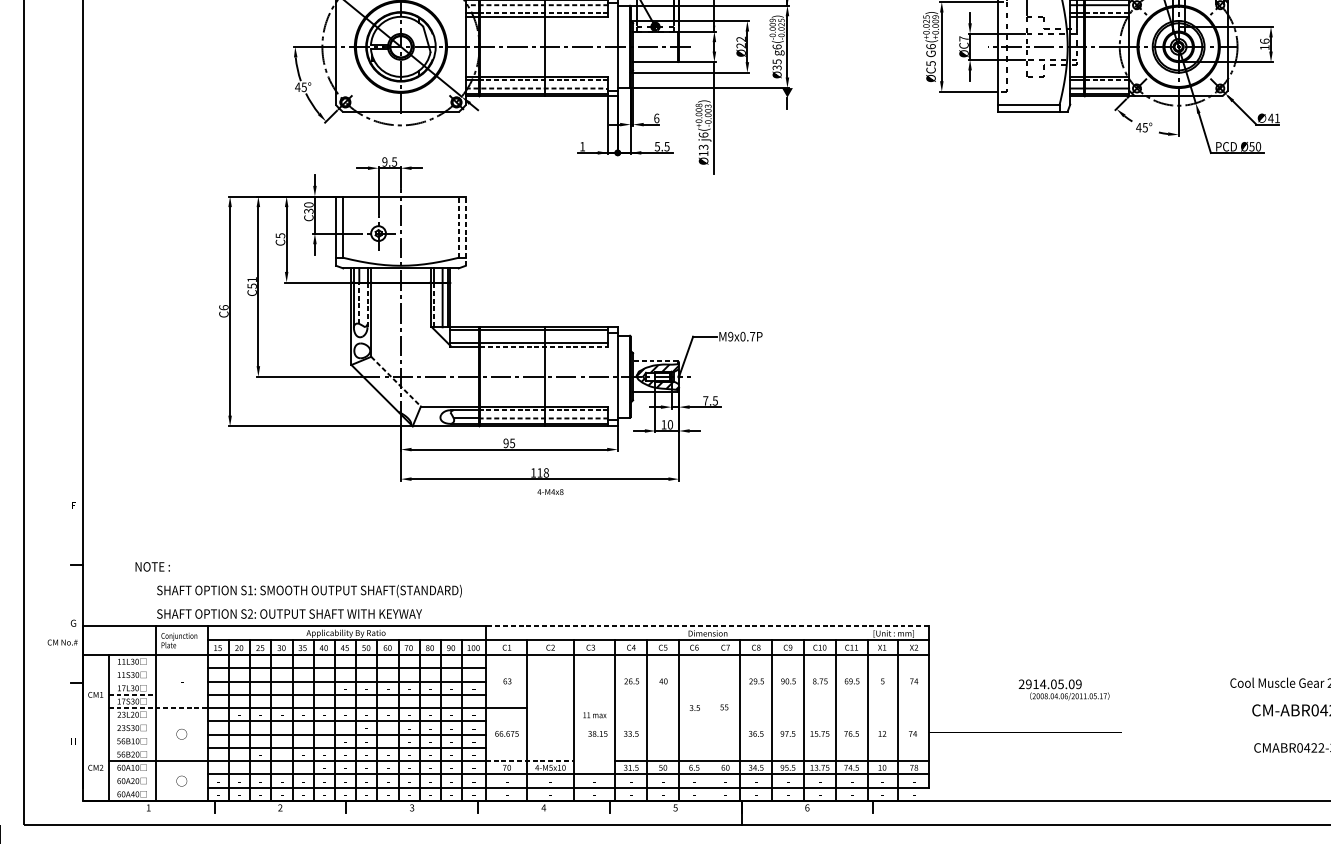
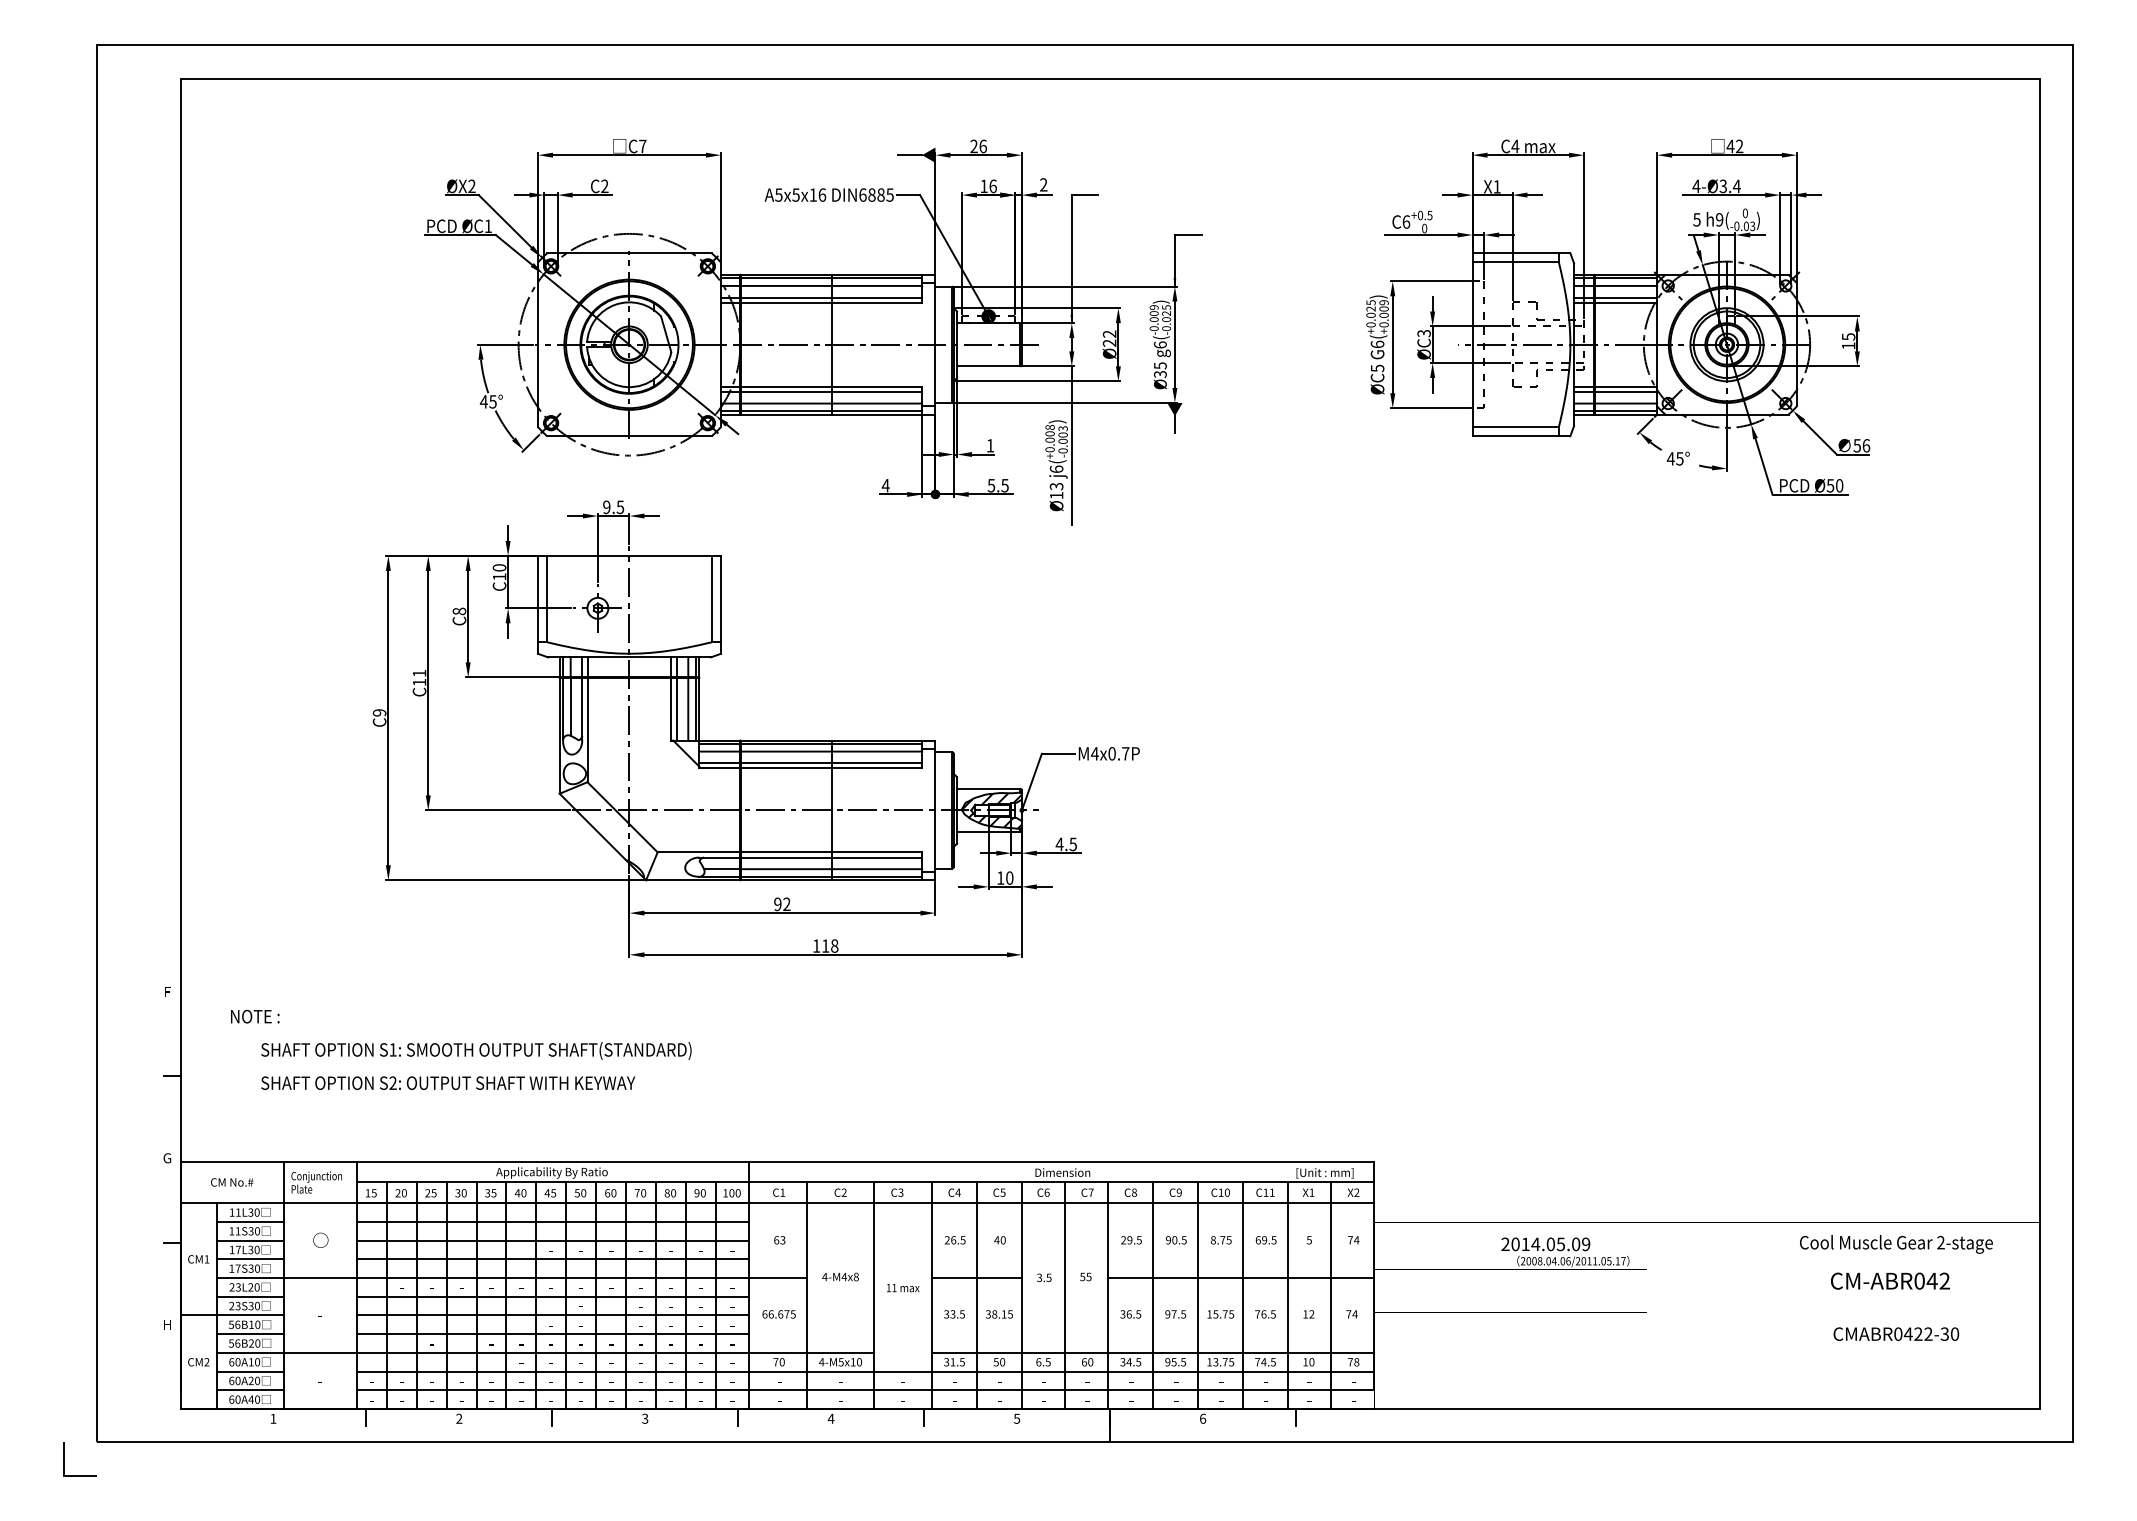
line: (537, 4) -> (821, 285), dashed -> solid
line: (544, 13) -> (831, 297), dashed -> solid
line: (1107, 13) -> (1626, 297), dashed -> solid
text: (963, 38) -> (1423, 333), ØC7 -> ØC3
text: (1264, 40) -> (1848, 336), 16 -> 15
line: (544, 79) -> (831, 391), dashed -> solid
line: (1107, 79) -> (1626, 391), dashed -> solid
line: (537, 88) -> (821, 403), dashed -> solid
text: (656, 118) -> (990, 445), 6 -> 1
text: (1273, 118) -> (1861, 445), 41 -> 56
text: (582, 146) -> (885, 485), 1 -> 4
text: (308, 211) -> (499, 576), C30 -> C10
line: (459, 226) -> (711, 598), dashed -> solid
line: (465, 230) -> (720, 604), dashed -> solid
text: (280, 235) -> (459, 611), C5 -> C8
text: (252, 286) -> (419, 682), C51 -> C11
line: (359, 303) -> (570, 706), dashed -> solid
line: (367, 305) -> (582, 709), dashed -> solid
line: (434, 305) -> (676, 709), dashed -> solid
text: (223, 307) -> (379, 712), C6 -> C9
line: (529, 335) -> (810, 751), added
text: (730, 336) -> (1094, 753), M9x0.7P -> M4x0.7P
line: (544, 347) -> (831, 768), dashed -> solid
line: (655, 361) -> (988, 788), dashed -> solid
line: (396, 381) -> (622, 817), dashed -> solid
text: (705, 400) -> (1059, 843), 7.5 -> 4.5
line: (544, 410) -> (831, 857), dashed -> solid
line: (544, 418) -> (831, 869), dashed -> solid
text: (512, 443) -> (786, 904), 95 -> 92
text: (550, 491) -> (840, 1276), moved
text: (298, 590) -> (461, 1049), moved
line: (707, 625) -> (1061, 1161), dashed -> solid
text: (62, 642) -> (232, 1182), moved
line: (132, 668) -> (250, 1221), added
text: (182, 680) -> (320, 1239), - -> ○
line: (132, 681) -> (250, 1240), added
text: (1028, 684) -> (1515, 1244), 2914.05.09 -> 2014.05.09
line: (132, 695) -> (250, 1259), dashed -> solid
line: (157, 708) -> (286, 1278), dashed -> solid
line: (646, 708) -> (976, 1278), added
line: (834, 708) -> (1241, 1278), added
line: (709, 720) -> (1065, 1295), added
line: (132, 721) -> (250, 1296), added
line: (118, 734) -> (231, 1315), added
text: (181, 734) -> (319, 1314), ○ -> -
text: (597, 734) -> (998, 1314), moved
line: (132, 748) -> (250, 1334), added
line: (530, 760) -> (812, 1352), dashed -> solid
line: (132, 774) -> (250, 1371), added
text: (181, 780) -> (319, 1380), ○ -> -
line: (132, 787) -> (250, 1390), added

